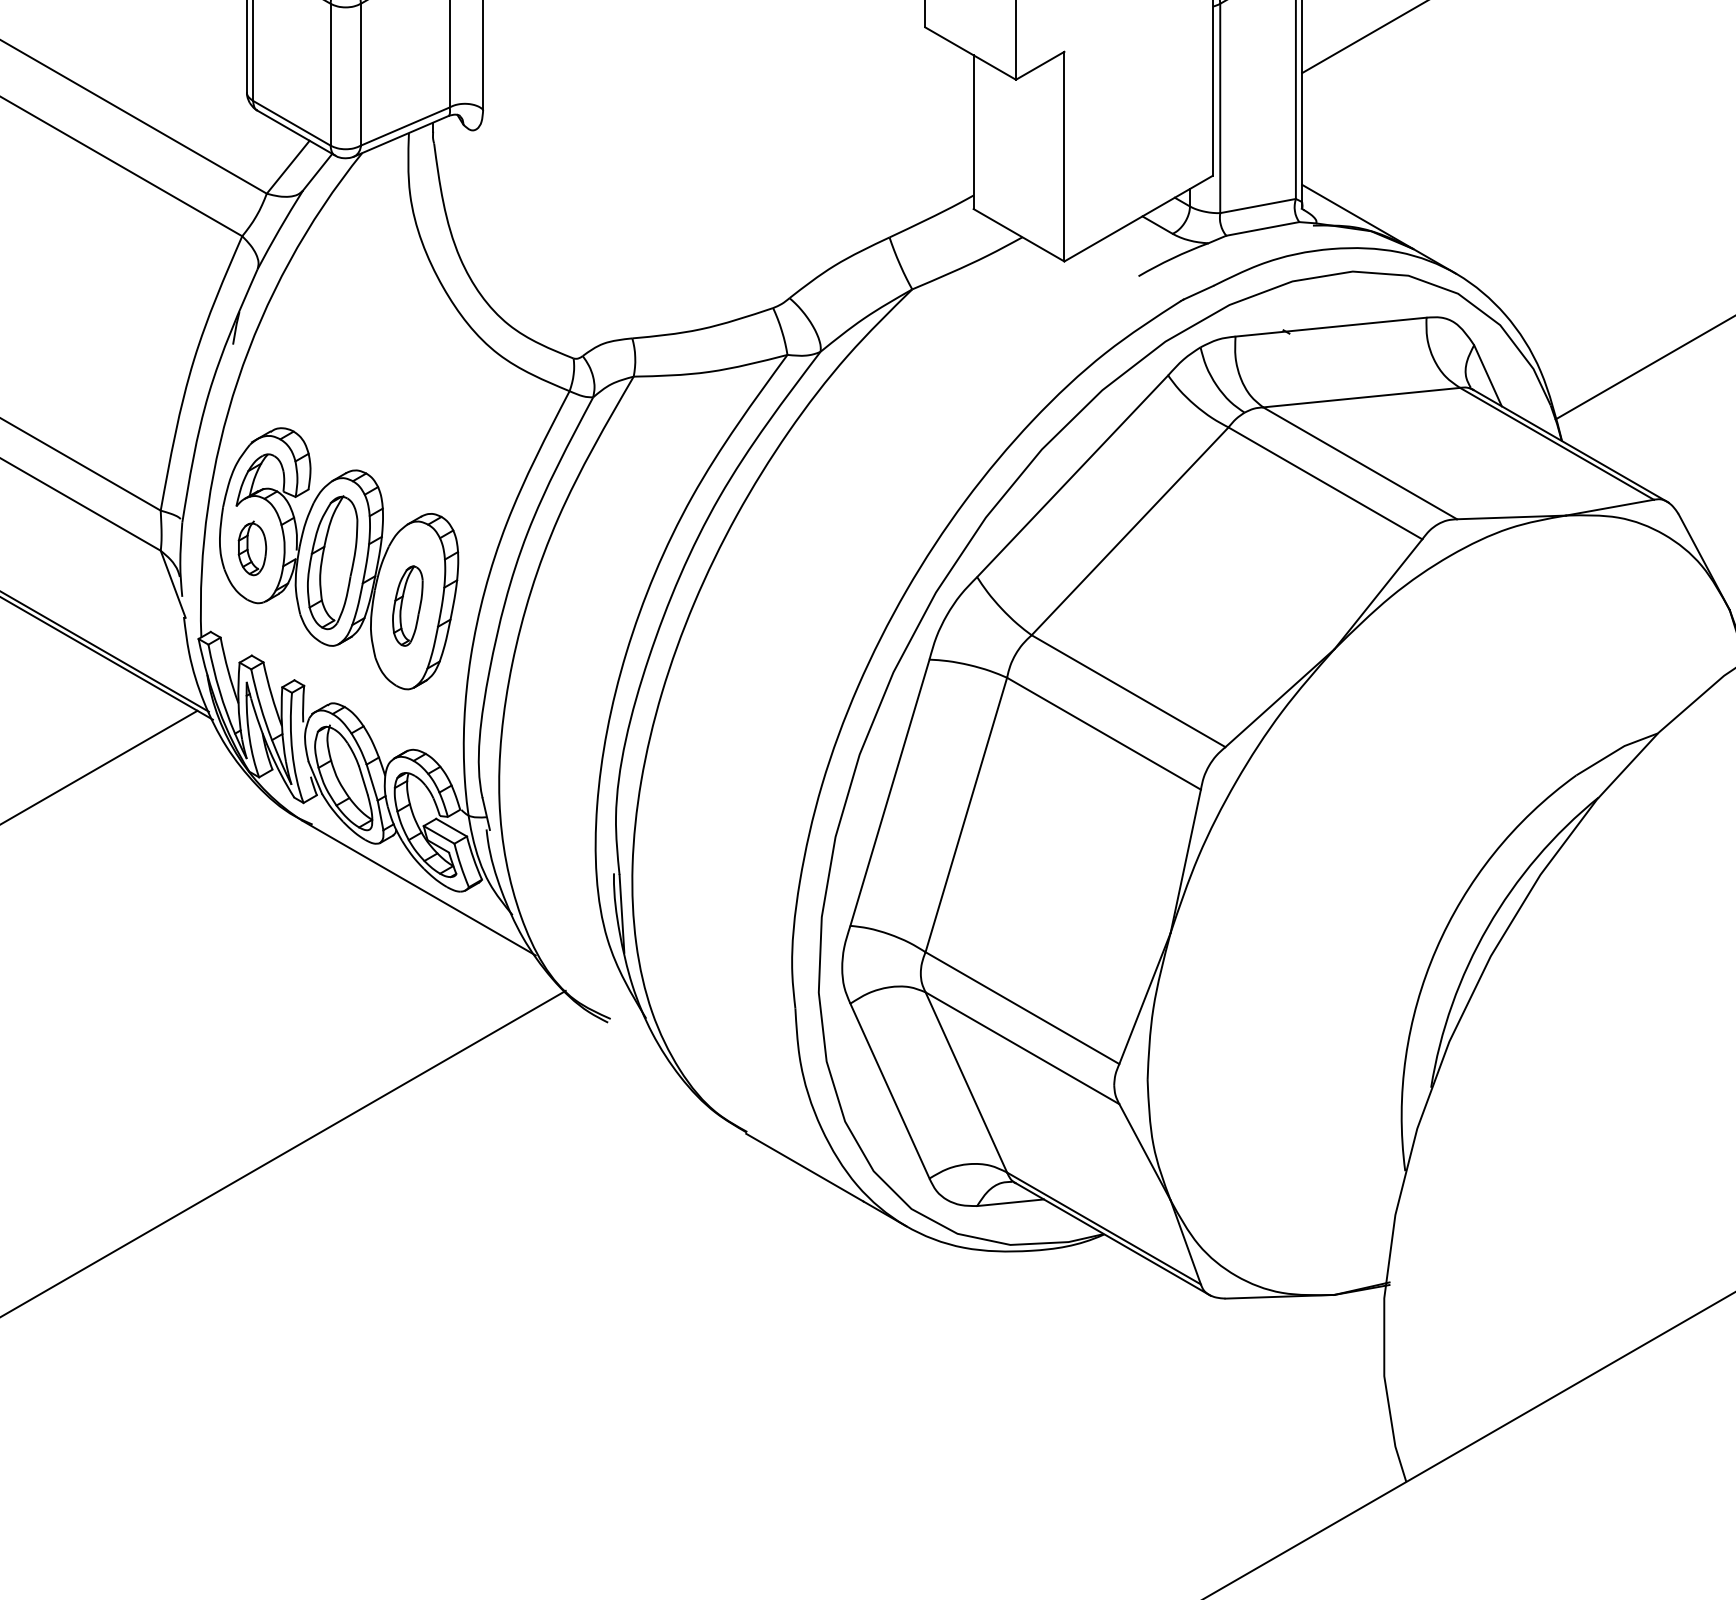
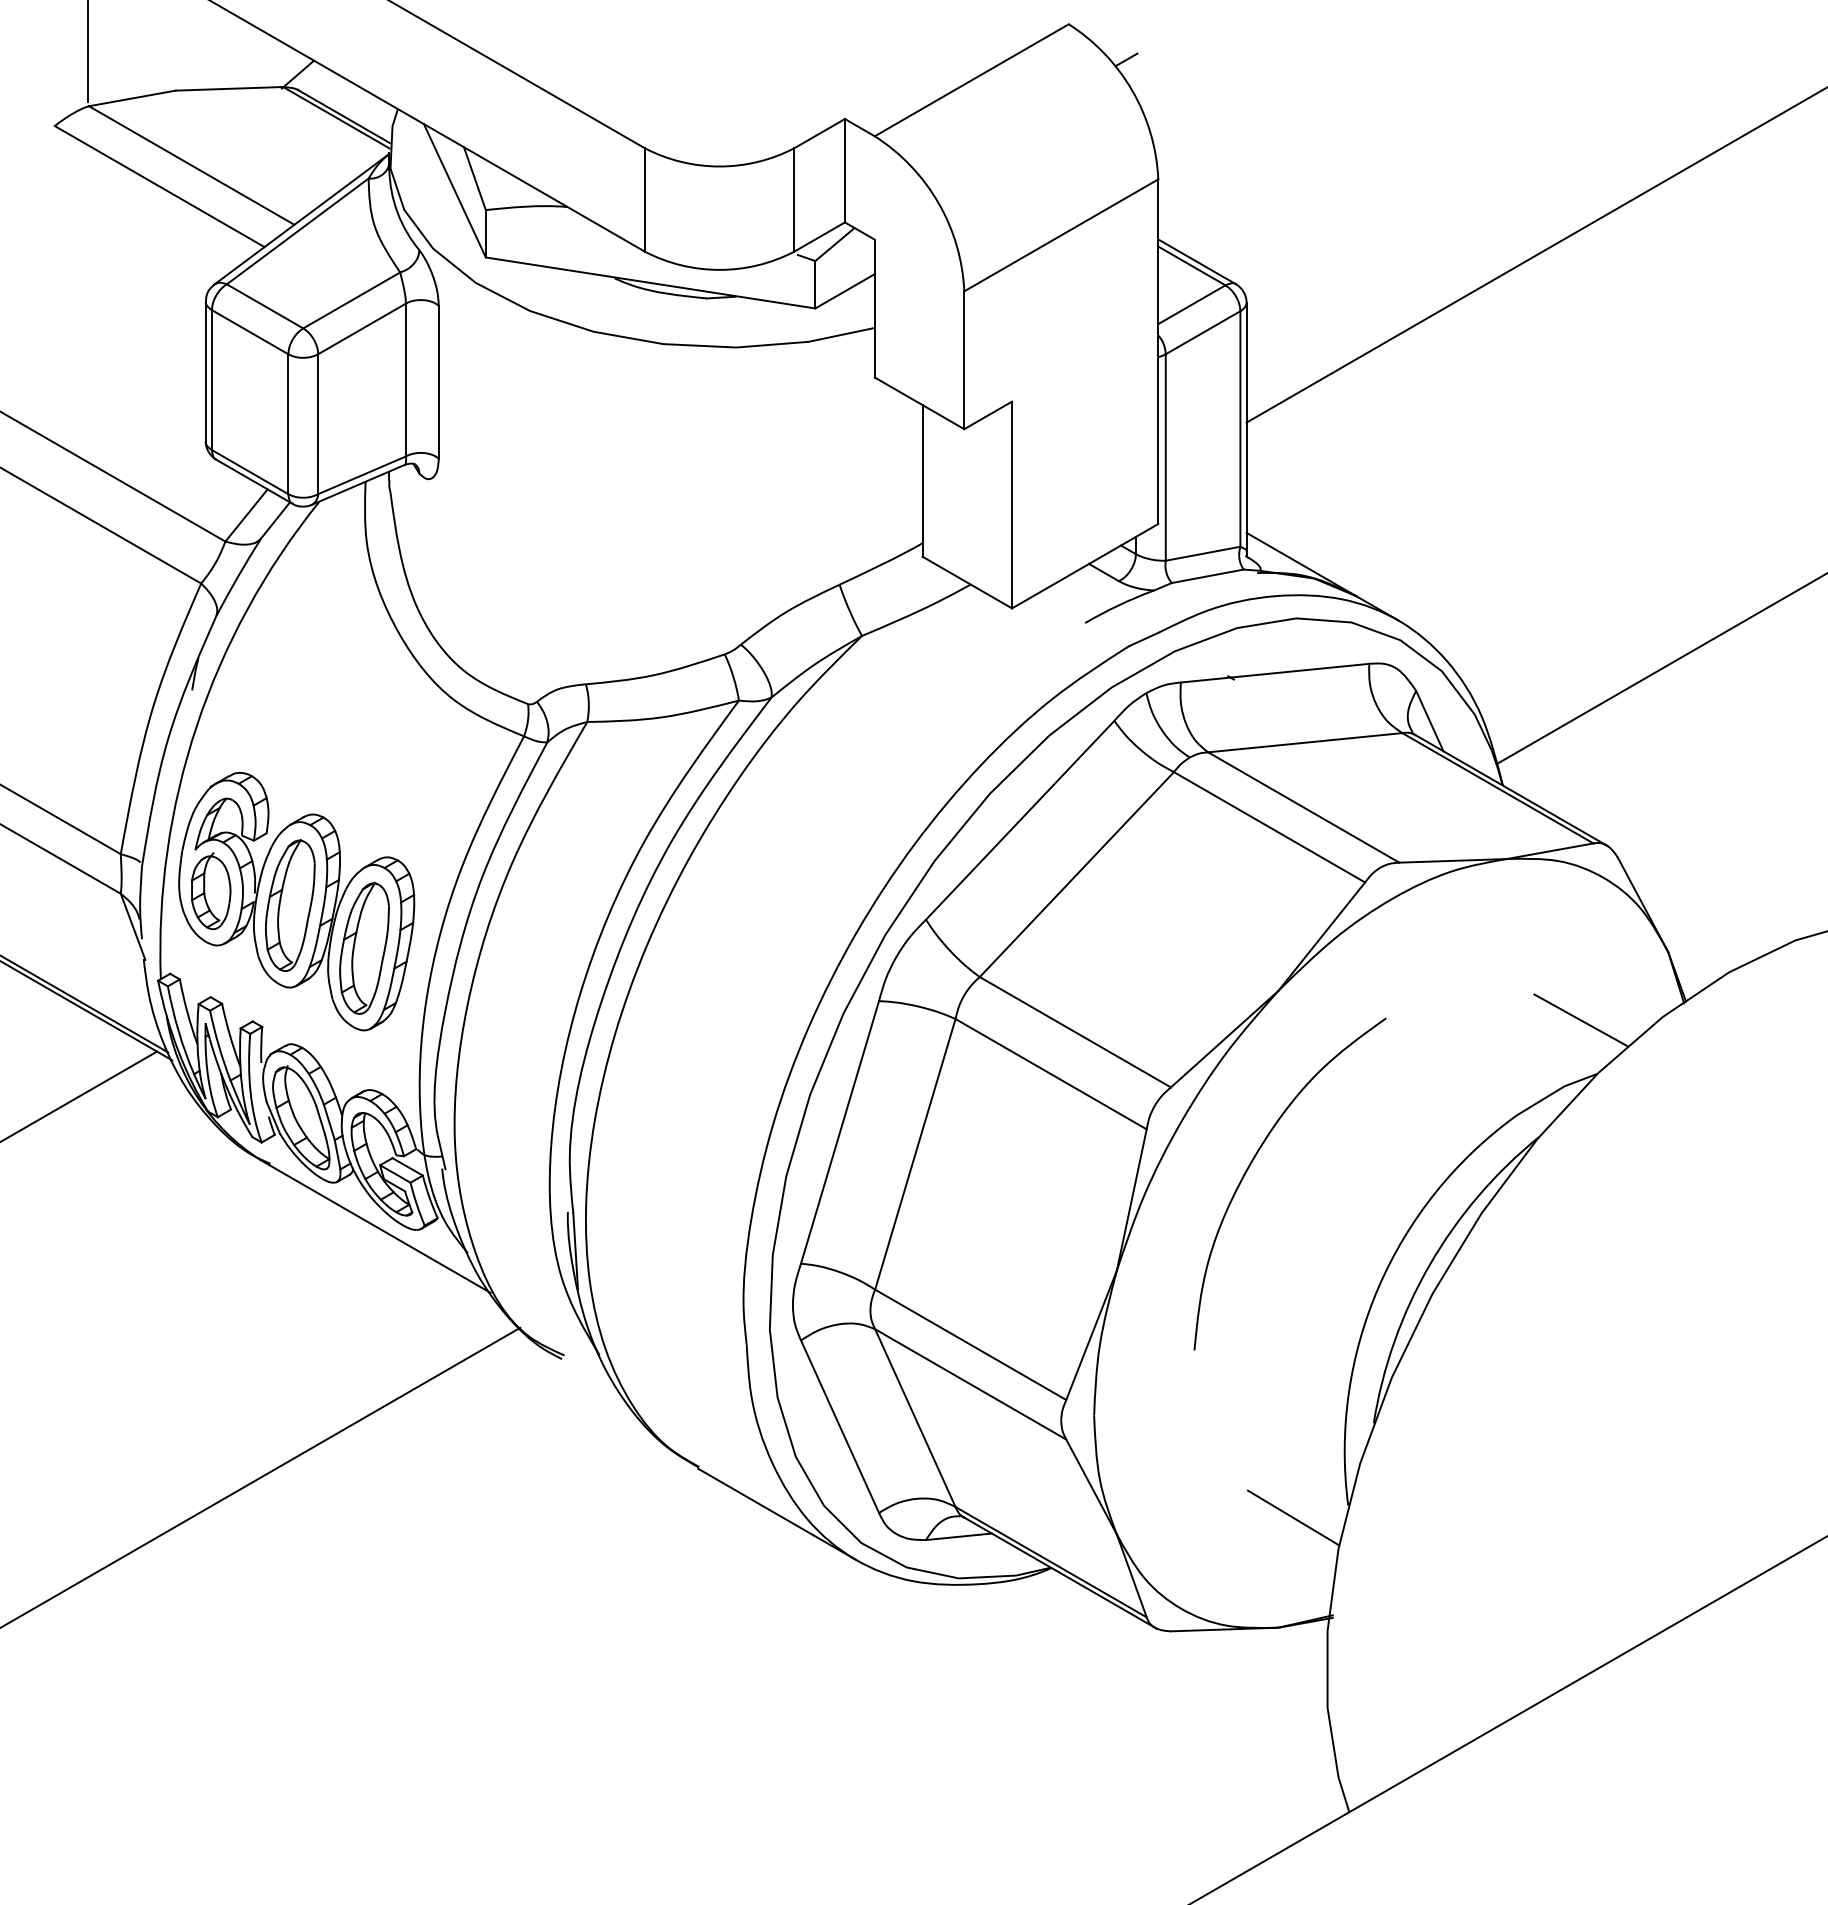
part: (252, 548) -> (211, 891), size x1.43
part: (407, 605) -> (364, 947), size x1.67
line: (1640, 679) -> (1580, 1020), added
curve: (1310, 820) -> (1254, 1159), added
line: (1349, 1183) -> (1293, 1517), added

